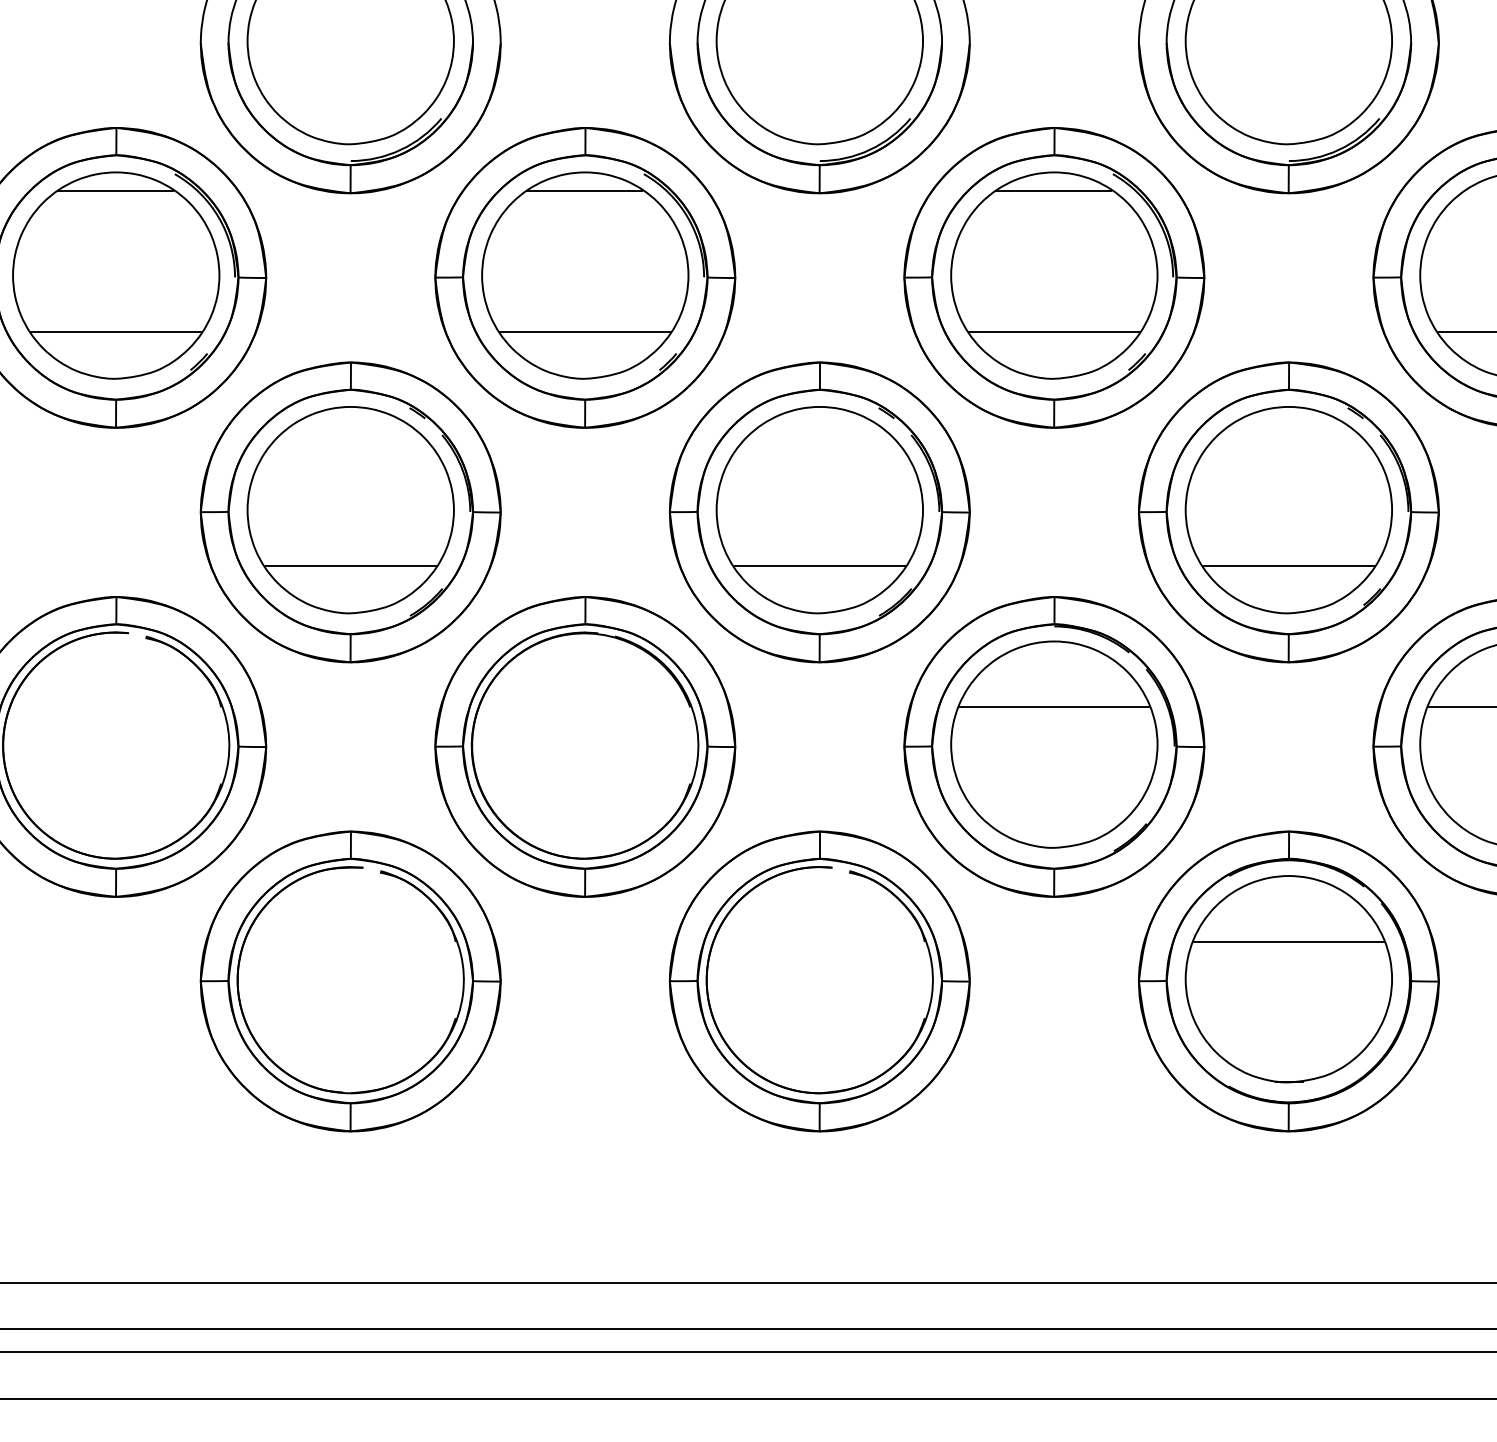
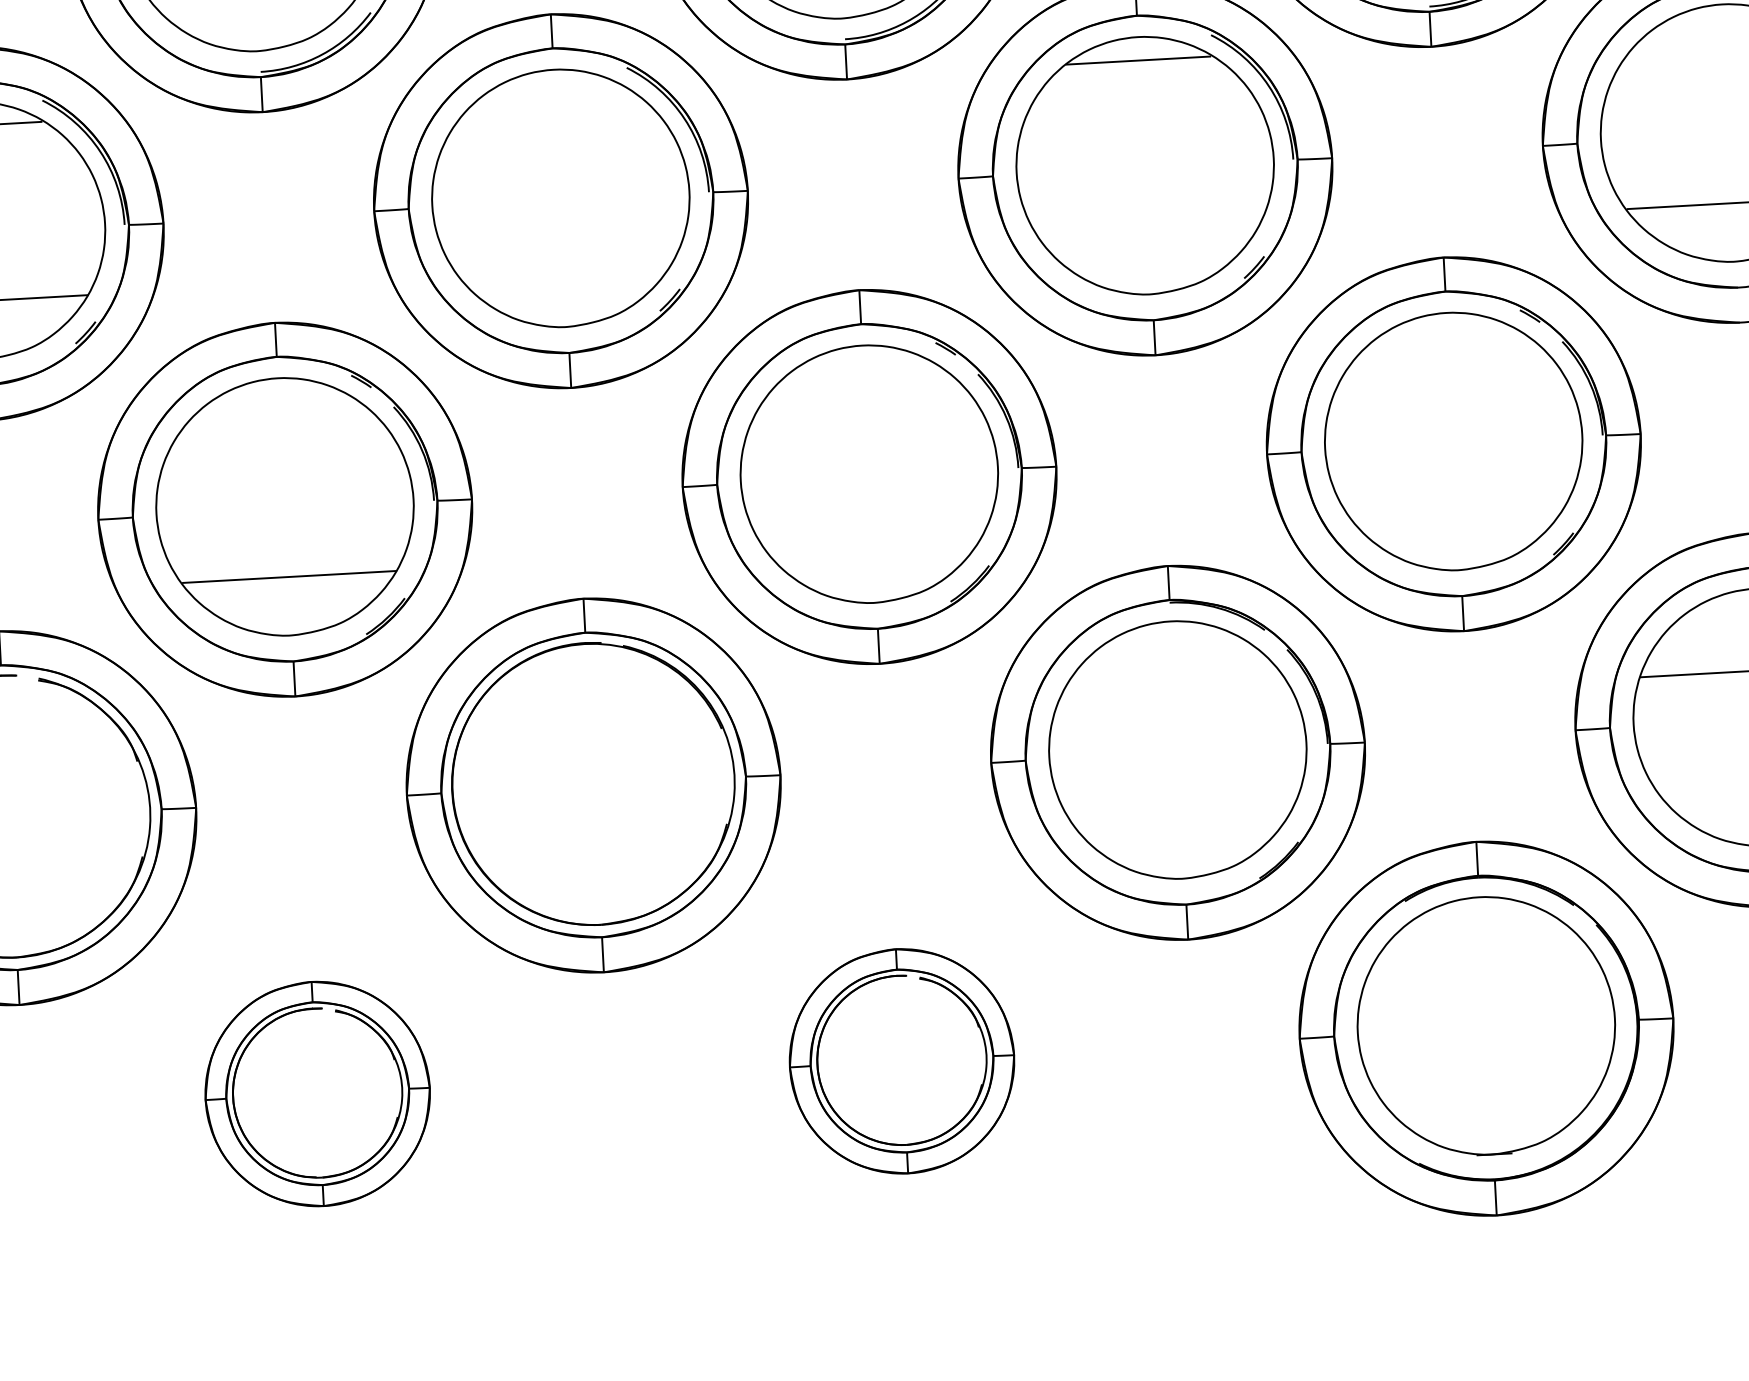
line: (584, 191) -> (554, 93), removed
line: (585, 331) -> (565, 267), removed
line: (1054, 331) -> (1149, 235), removed
line: (819, 566) -> (872, 544), removed
line: (1288, 566) -> (1457, 511), removed
line: (1053, 707) -> (1174, 703), removed
line: (1288, 941) -> (1483, 978), removed
part: (350, 981) -> (317, 1094), size x0.6
part: (819, 981) -> (901, 1061), size x0.6

